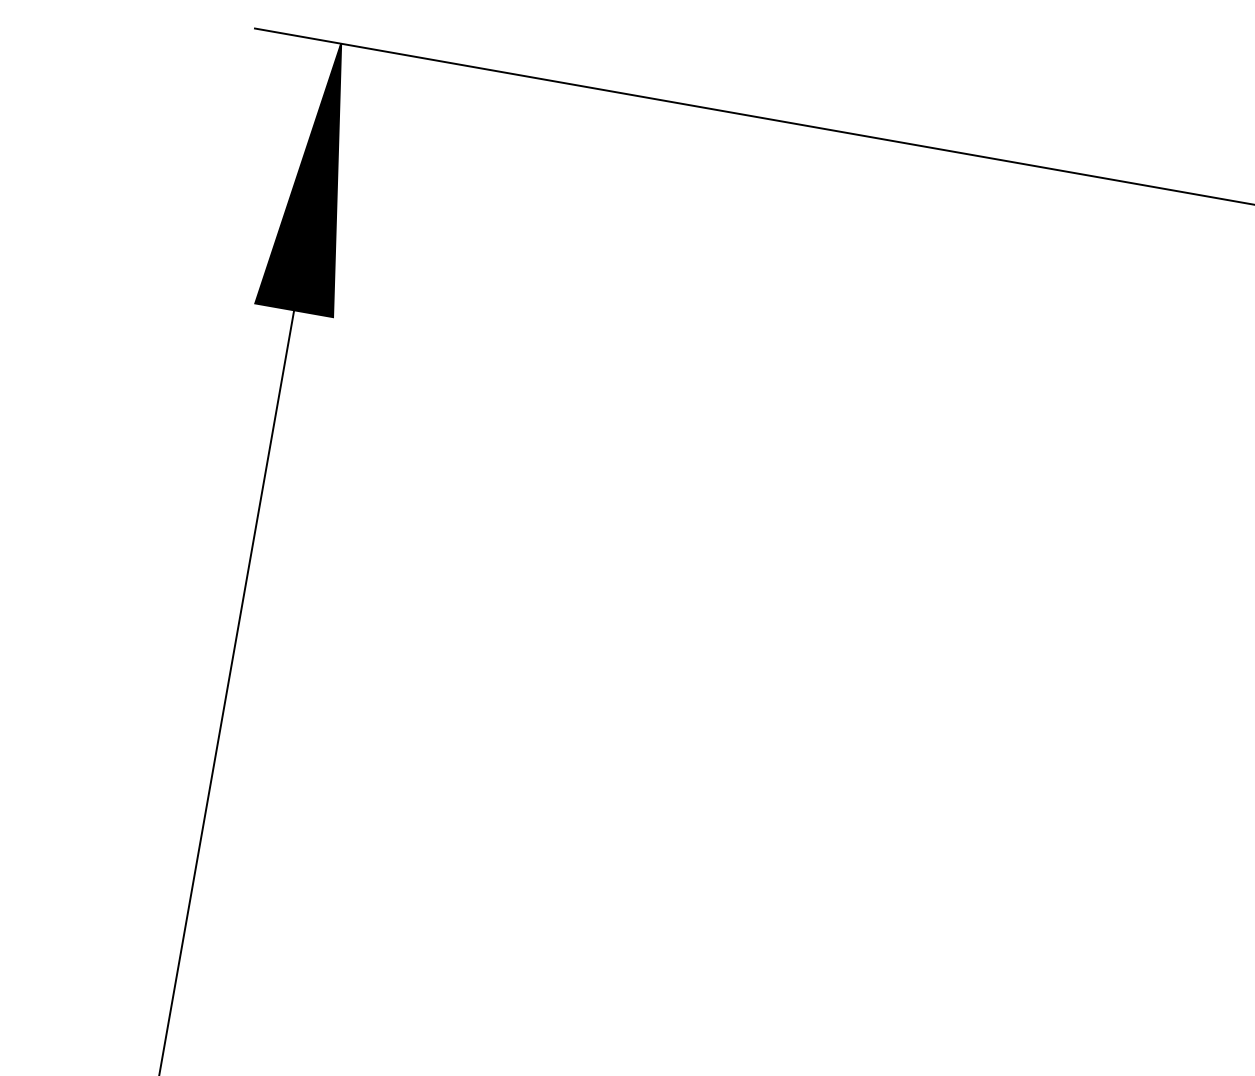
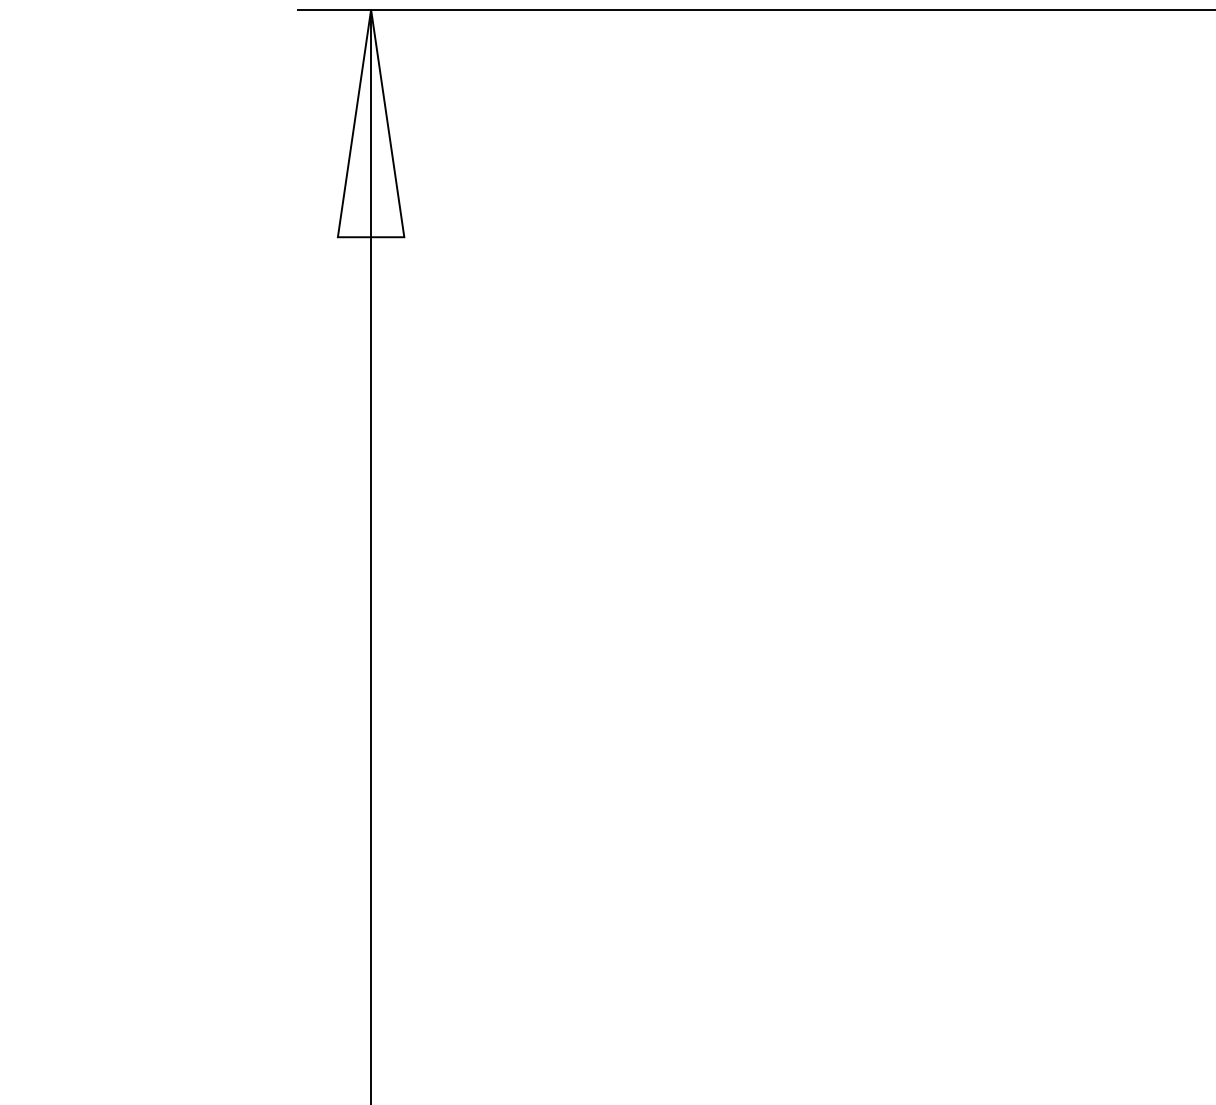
fill: (316, 176) -> (370, 123), removed

